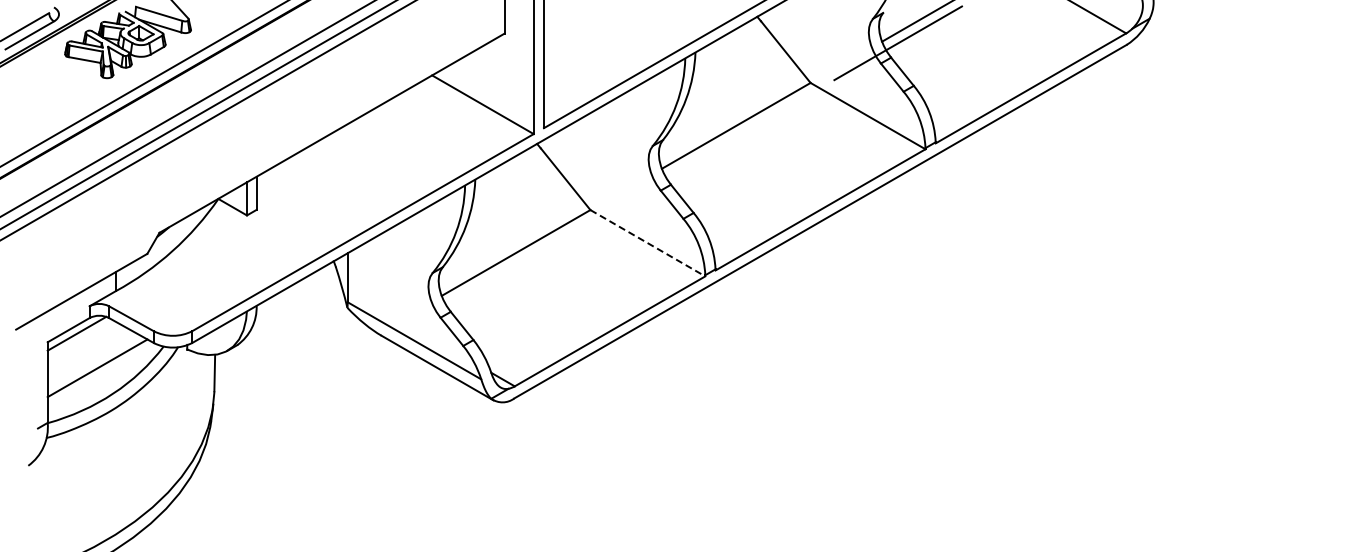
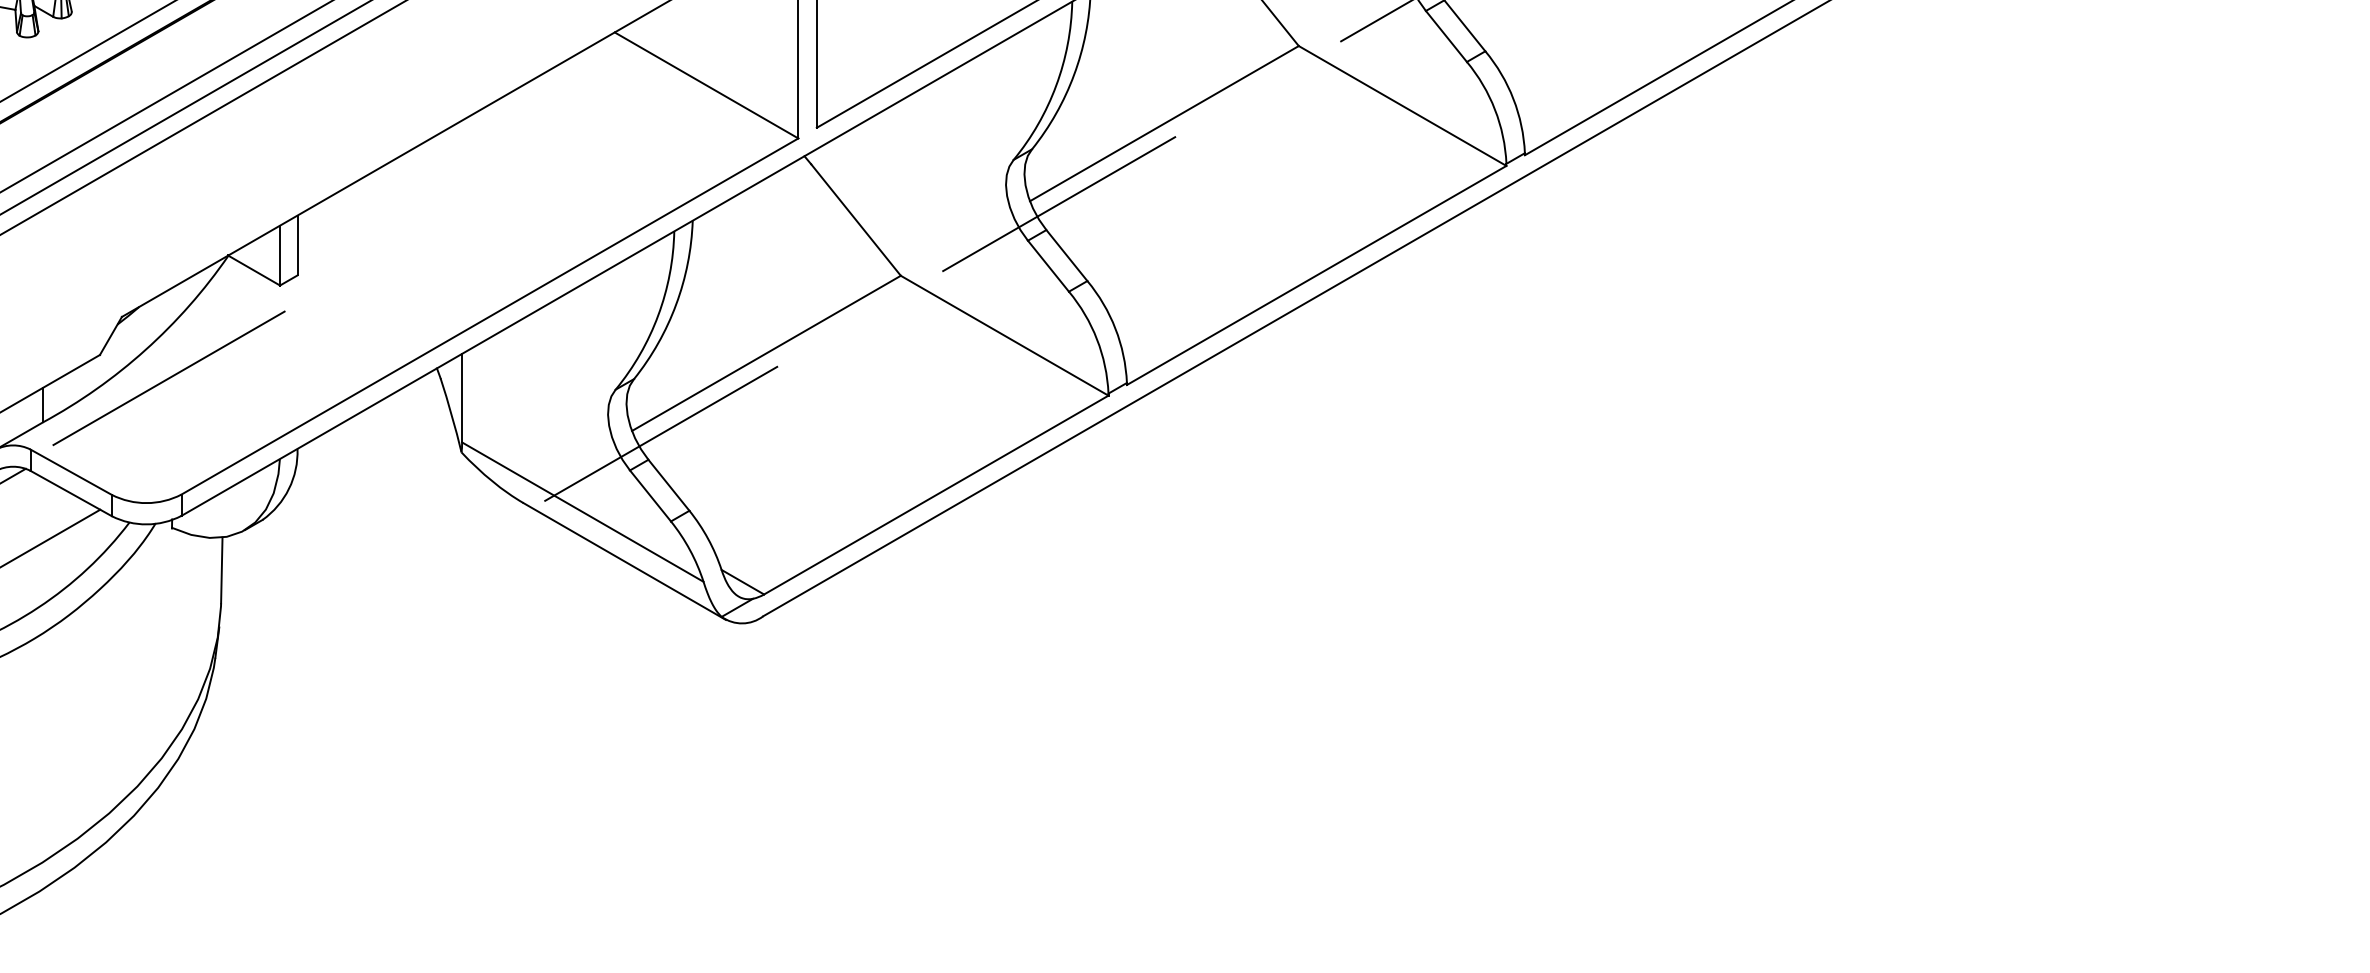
line: (677, 170) -> (1058, 204), added
line: (648, 243) -> (1005, 336), dashed -> solid
line: (185, 266) -> (168, 377), added
line: (457, 297) -> (660, 433), added

